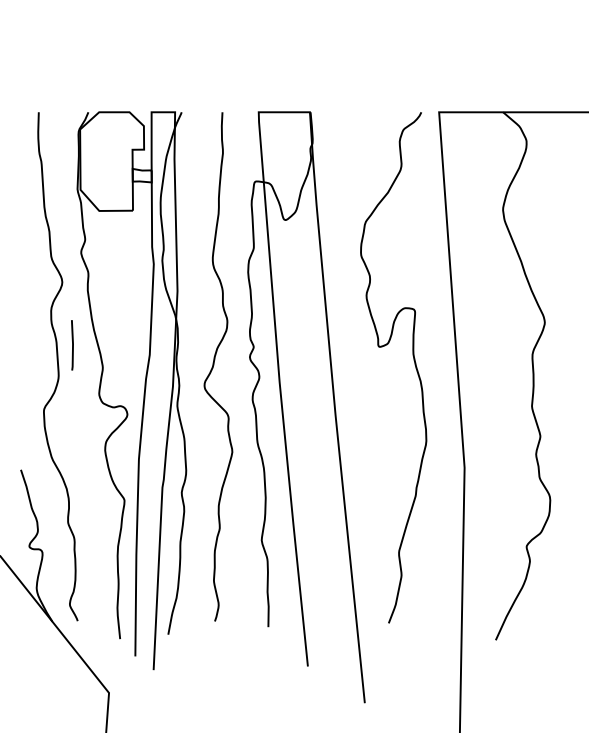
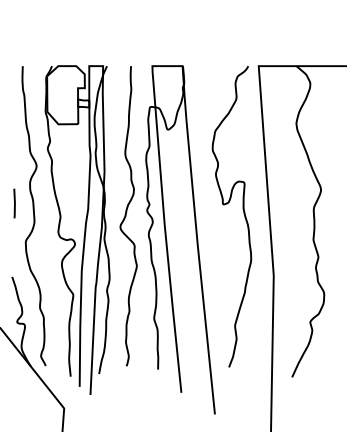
line: (72, 345) -> (14, 203), moved

